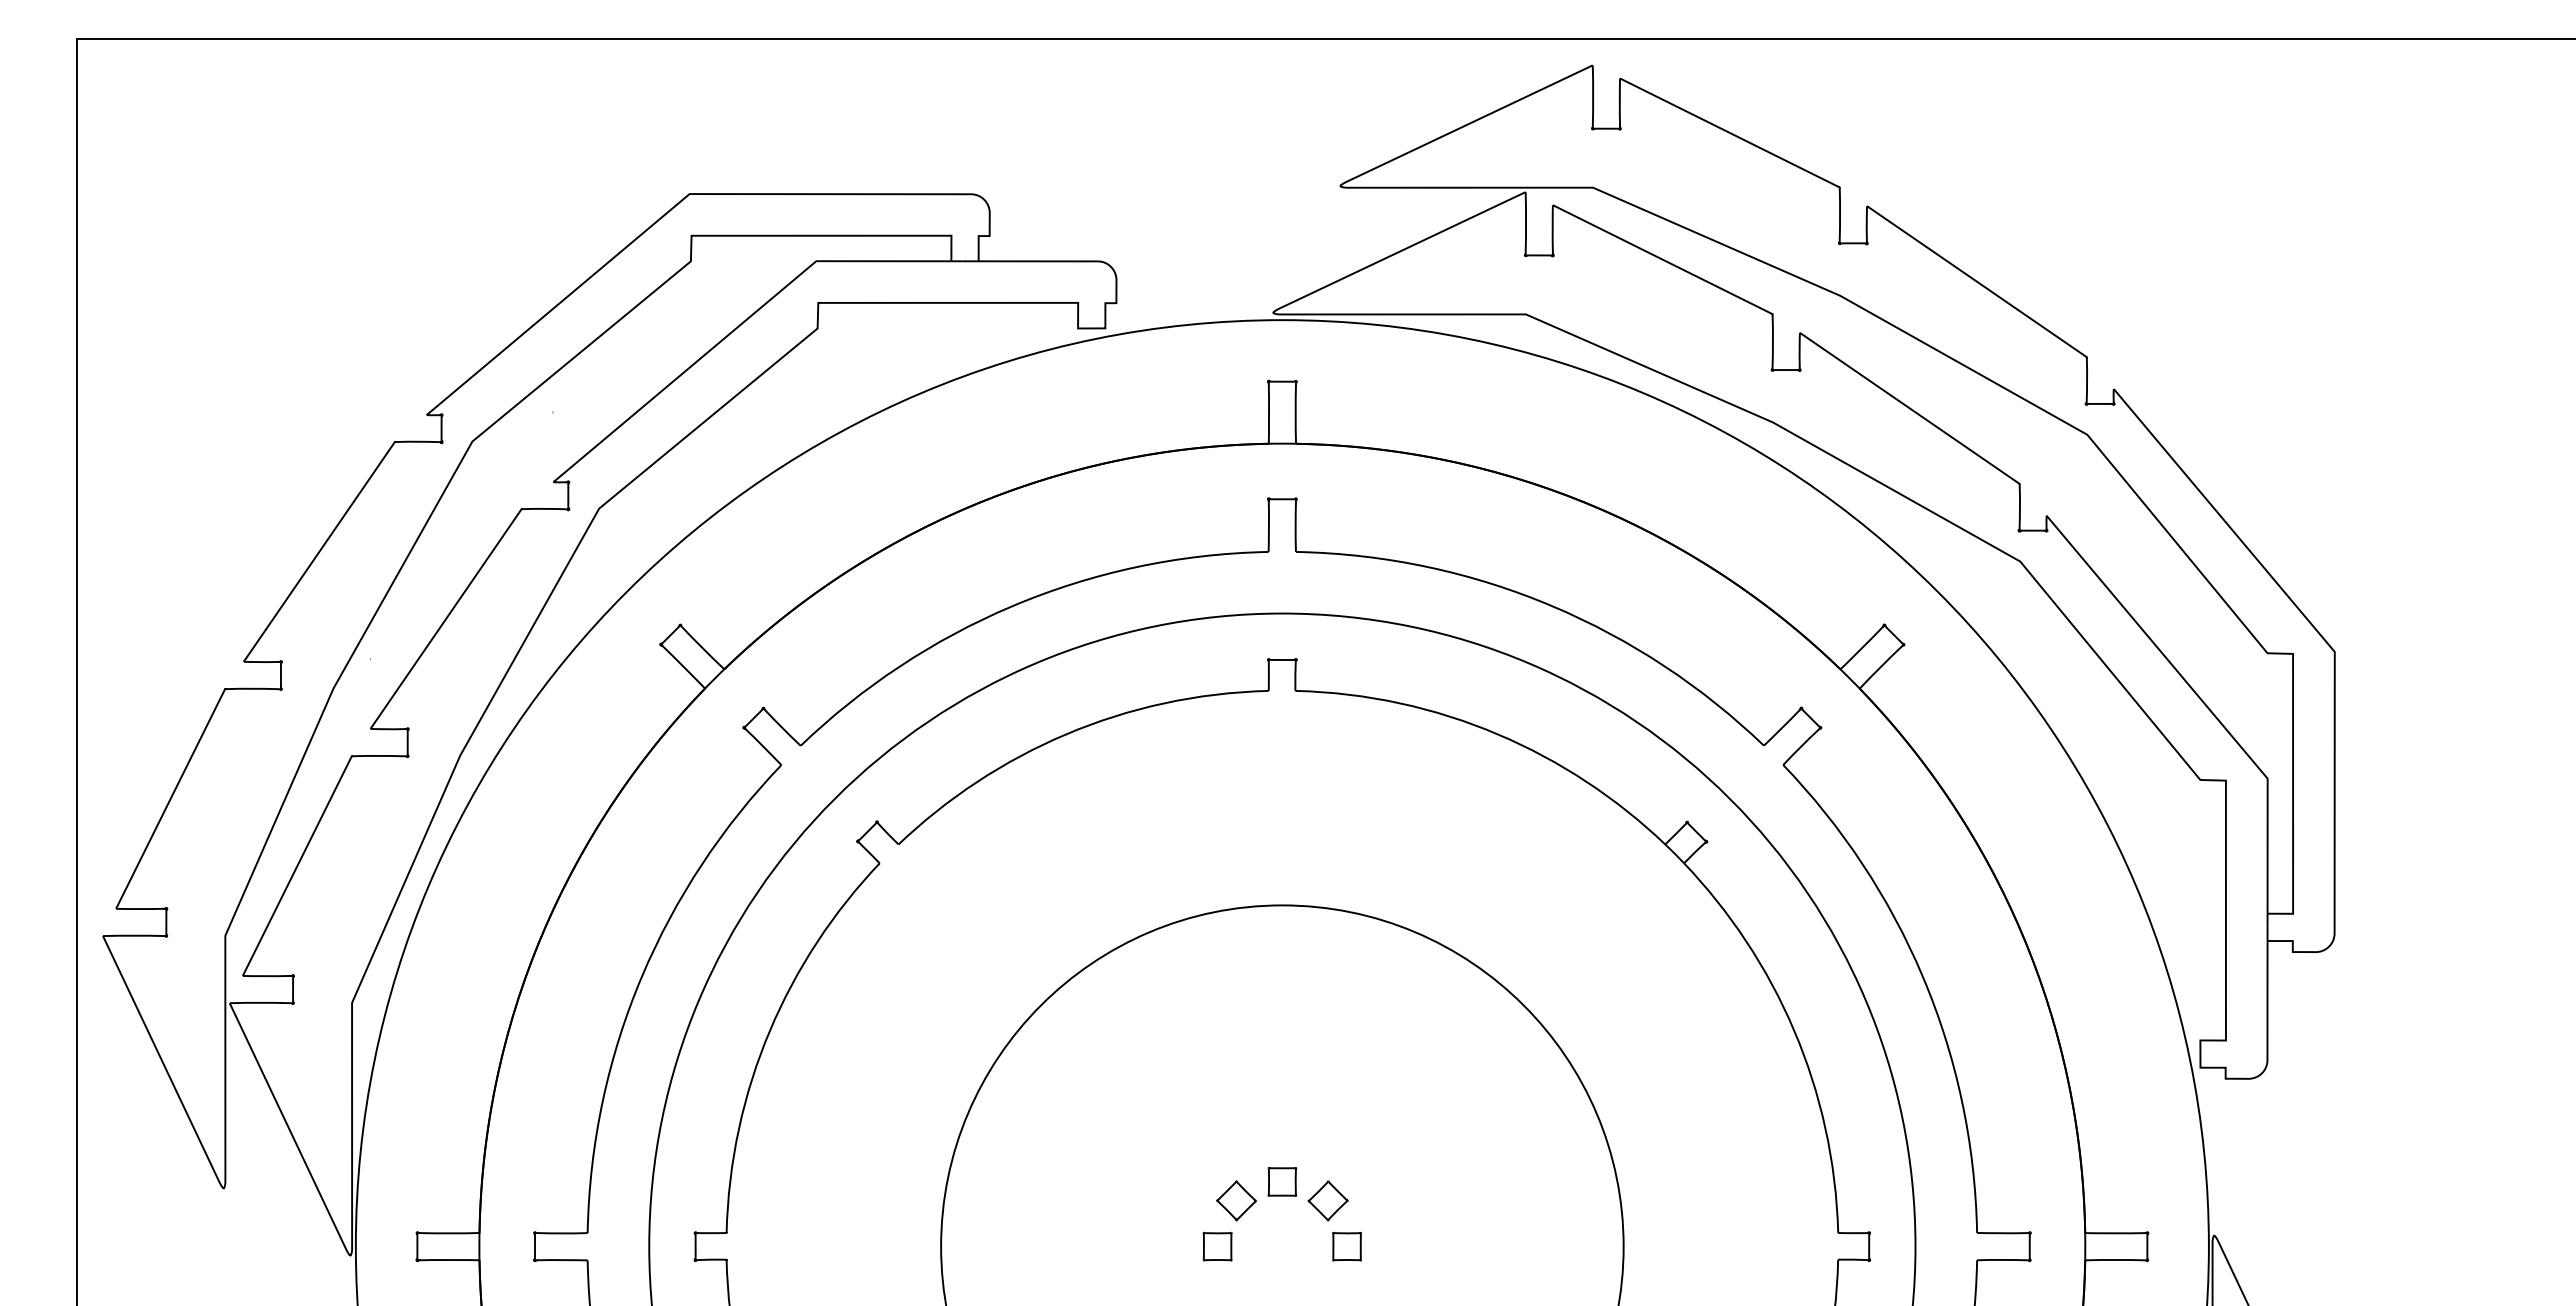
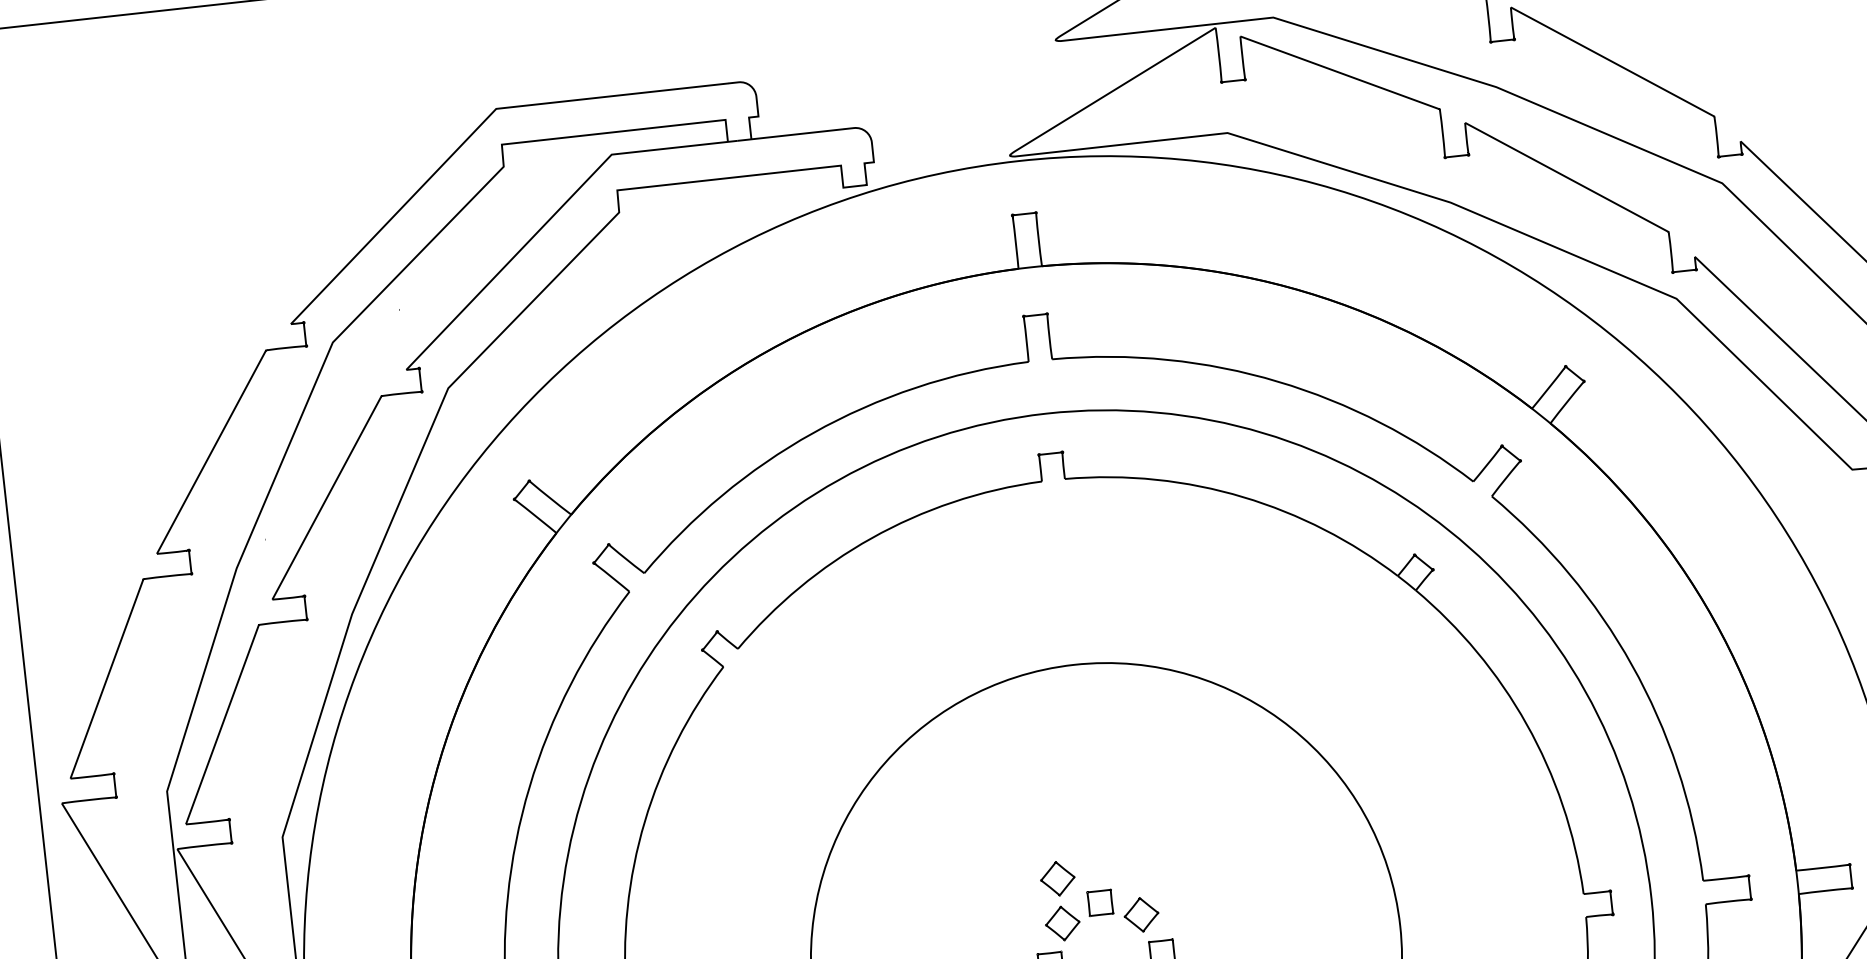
part: (1236, 1148) -> (1057, 878), added

